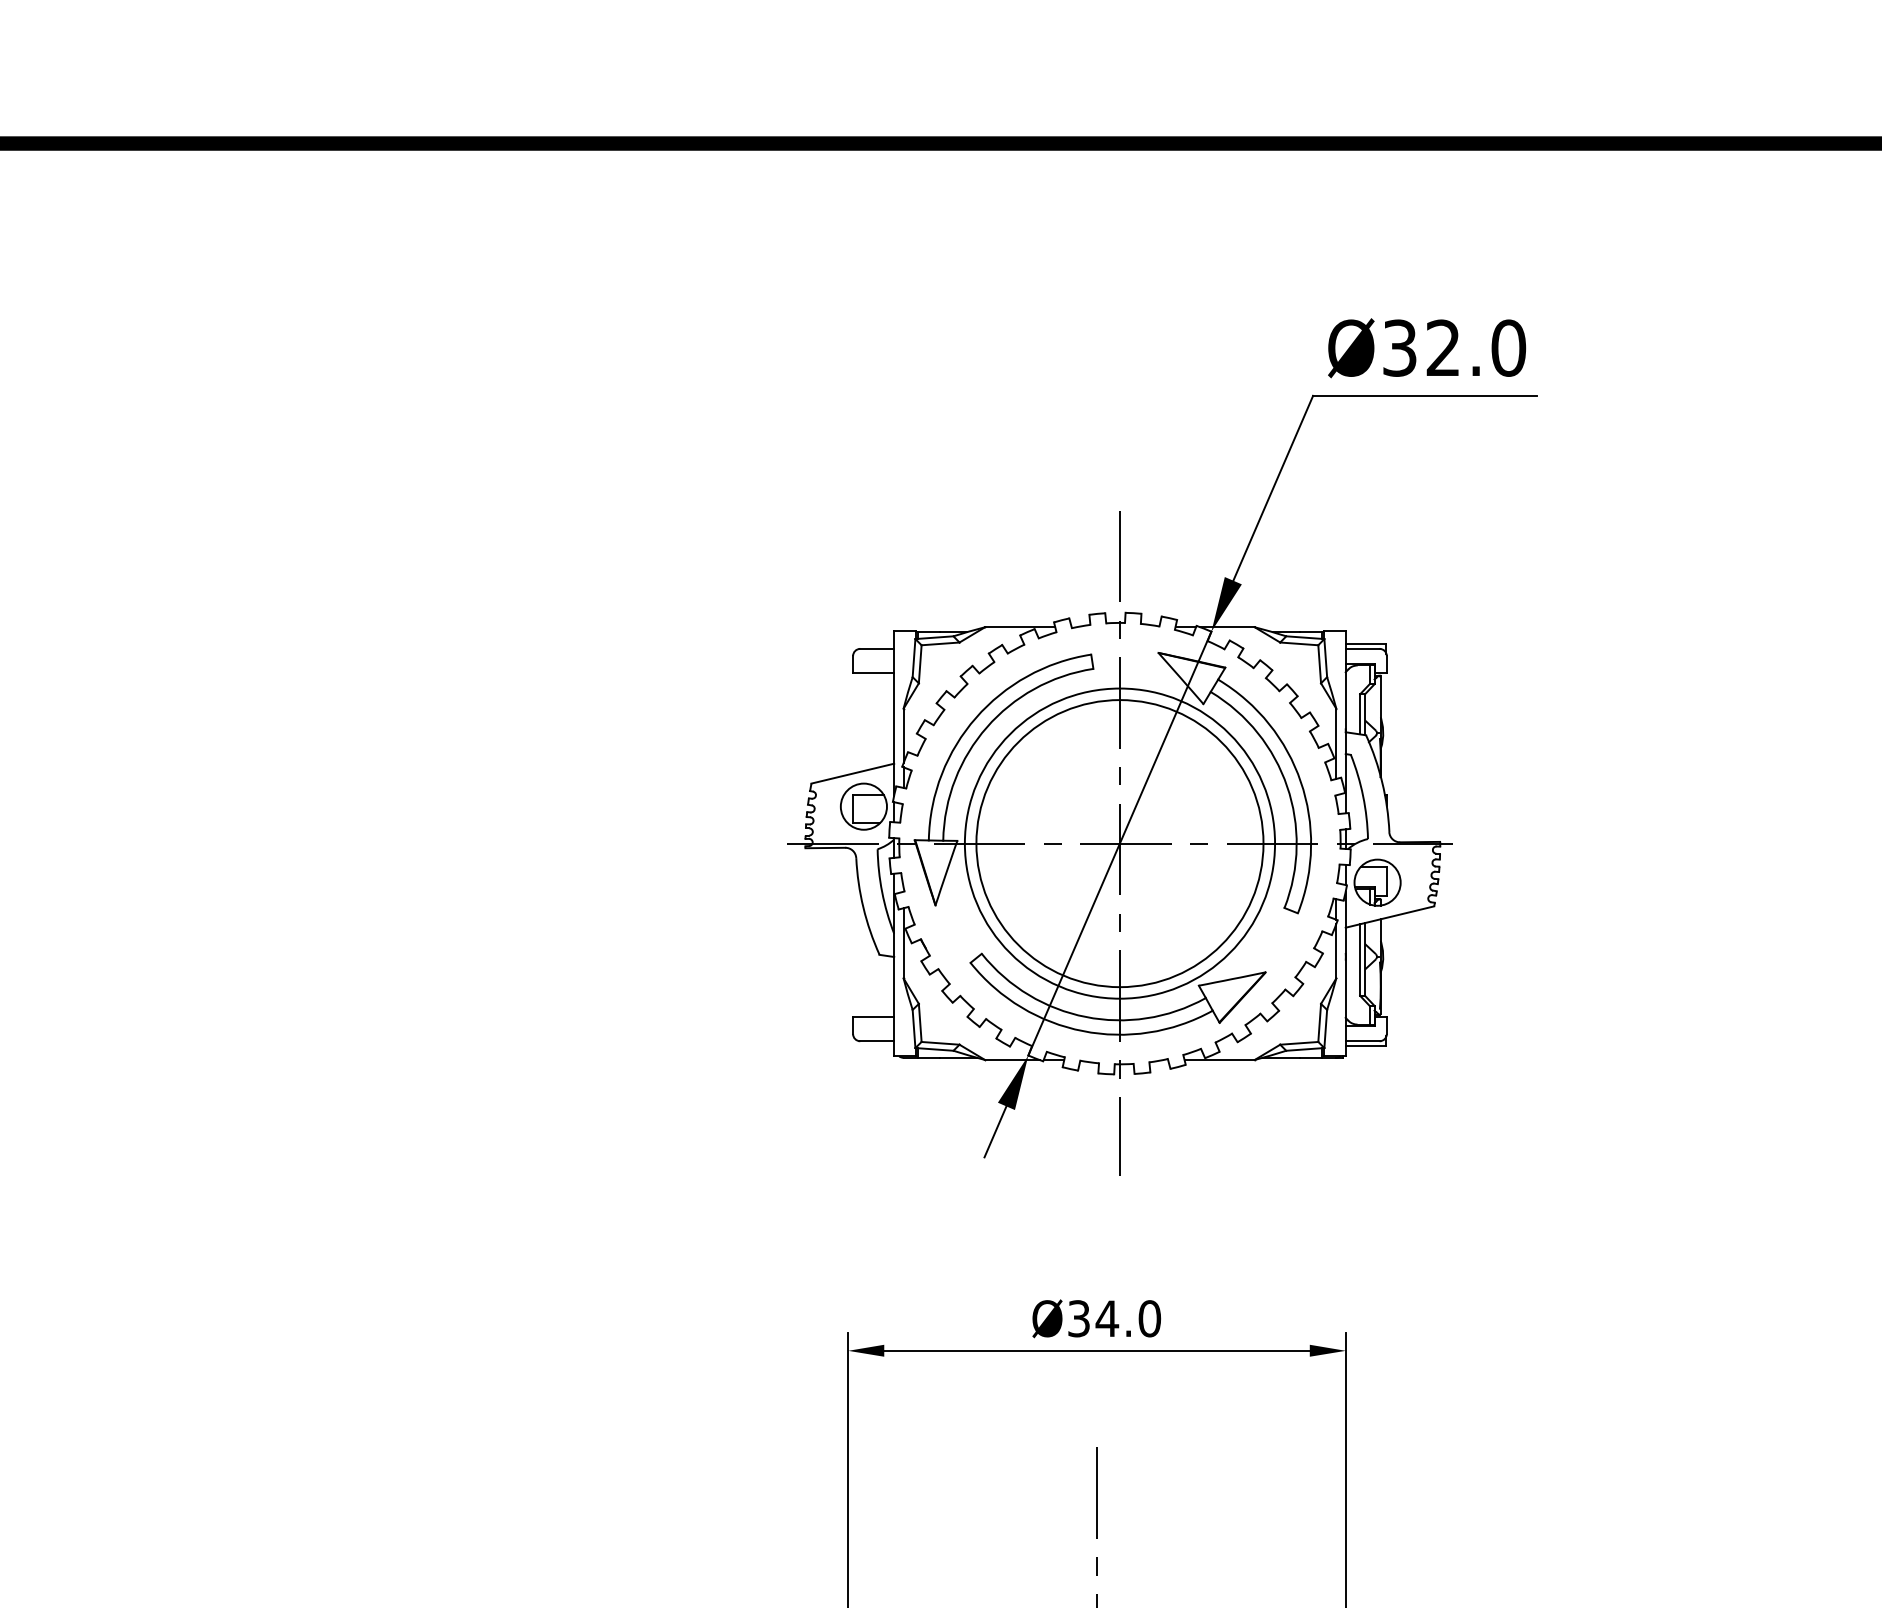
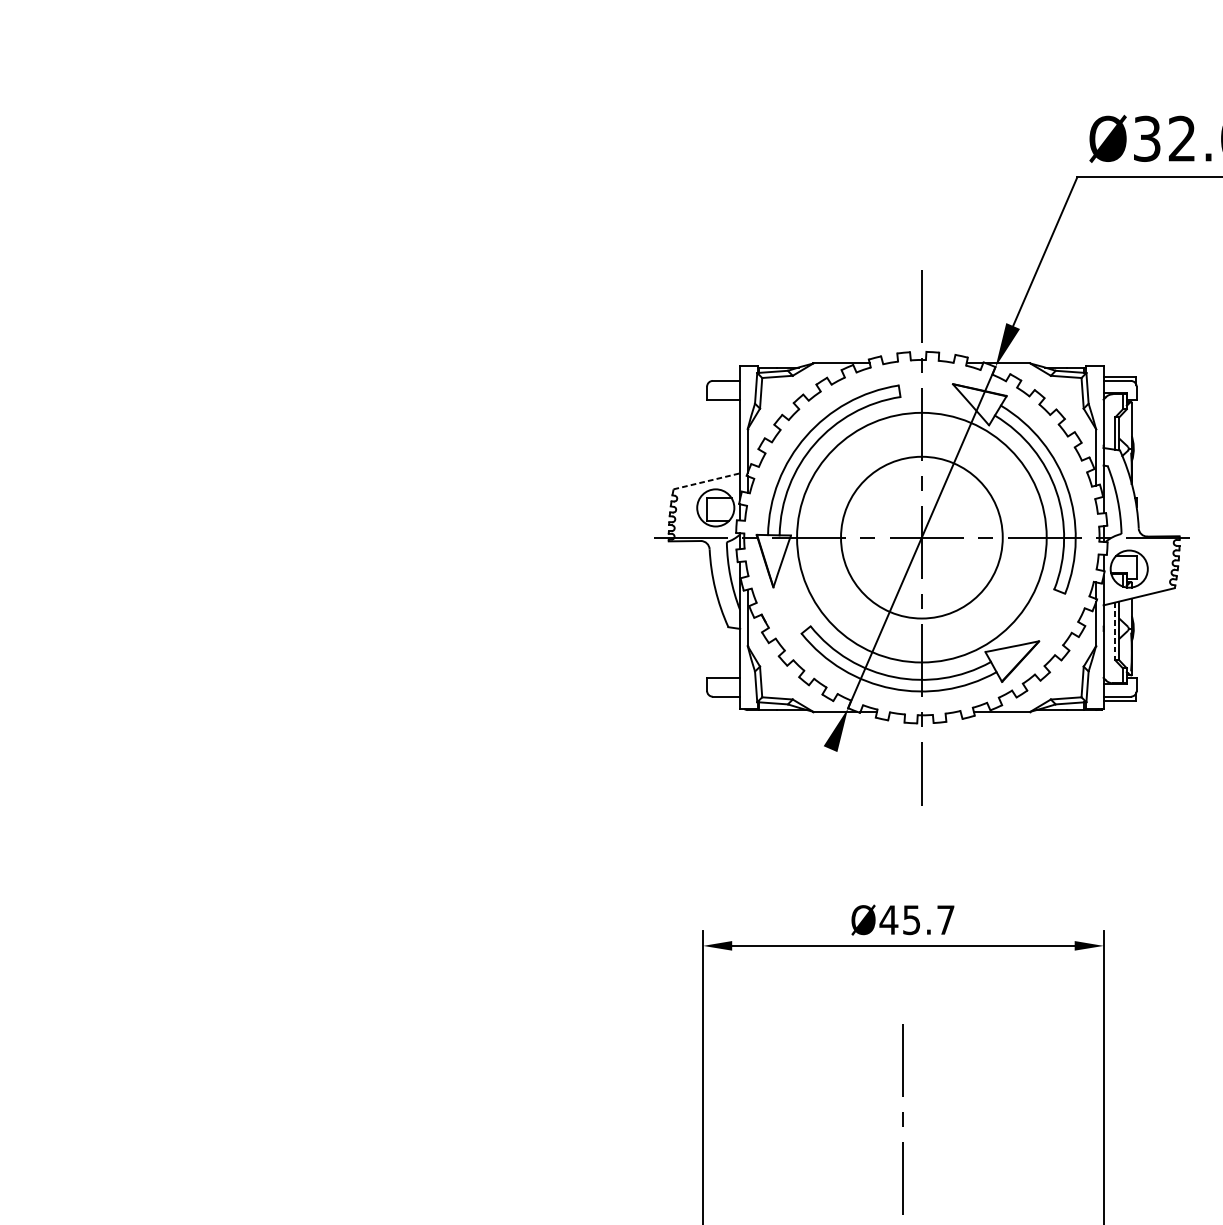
line: (852, 773) -> (706, 481), solid -> dashed
circle: (1119, 843) -> (921, 537), size x0.7
line: (1360, 960) -> (1115, 631), solid -> dashed
line: (995, 1131) -> (821, 769), removed
text: (1114, 1318) -> (917, 919), Ø34.0 -> Ø45.7

